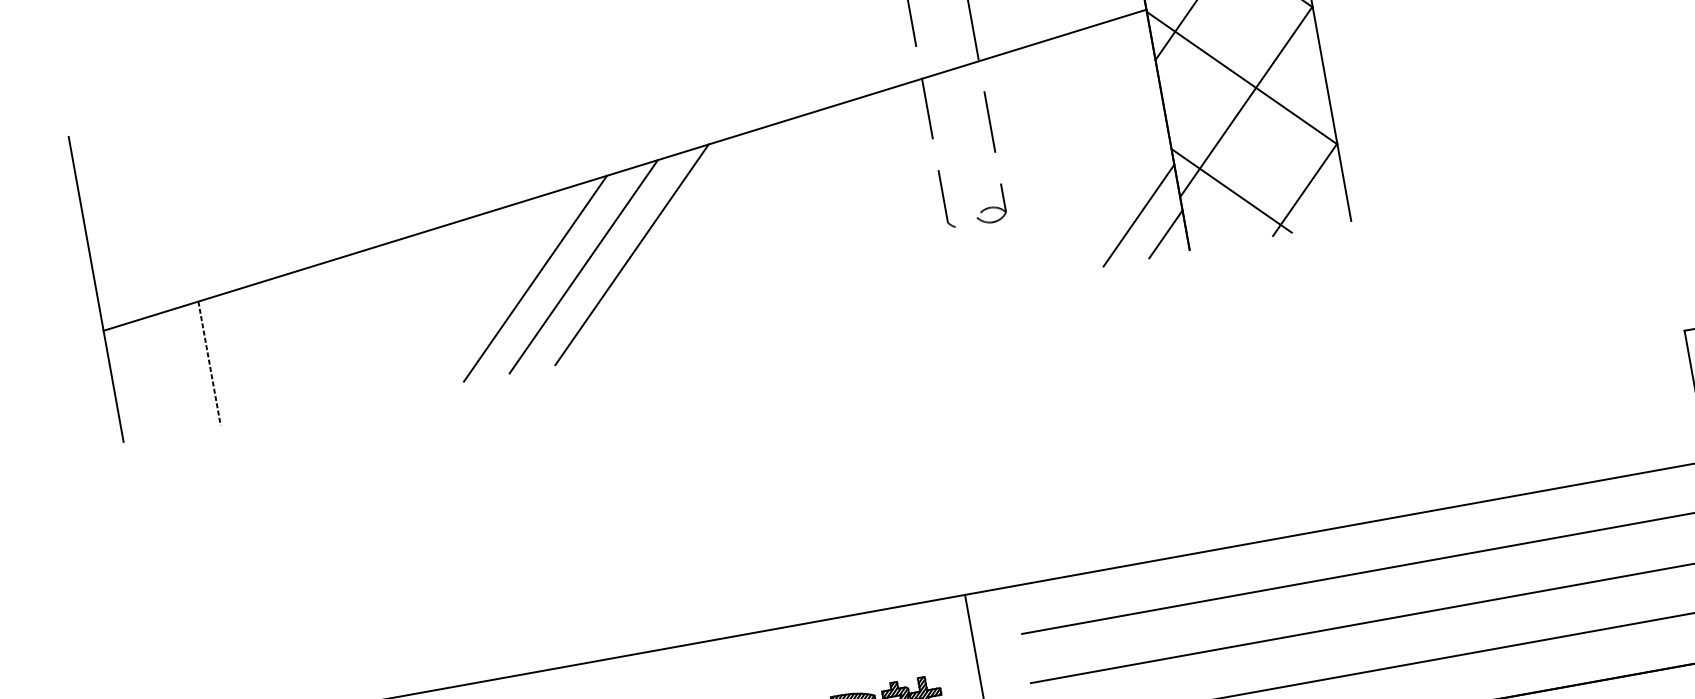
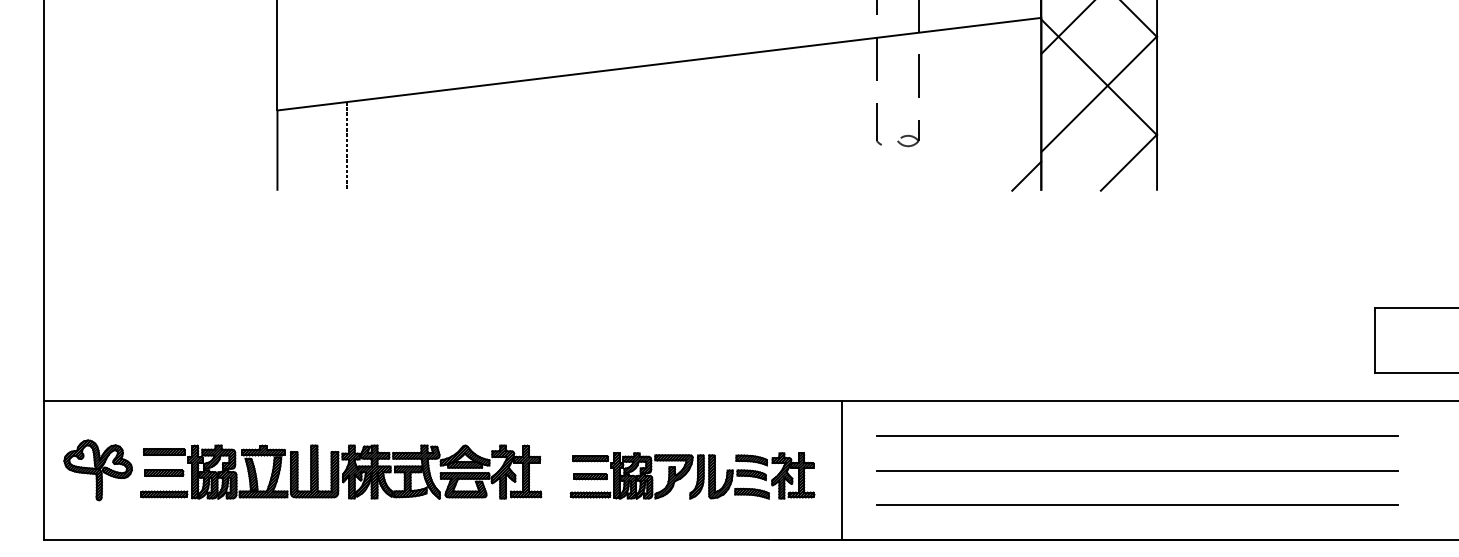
line: (1231, 189) -> (1077, 153), removed
line: (1139, 215) -> (1010, 159), removed
line: (631, 254) -> (653, 123), removed
line: (583, 266) -> (618, 125), removed
line: (535, 277) -> (583, 127), removed

